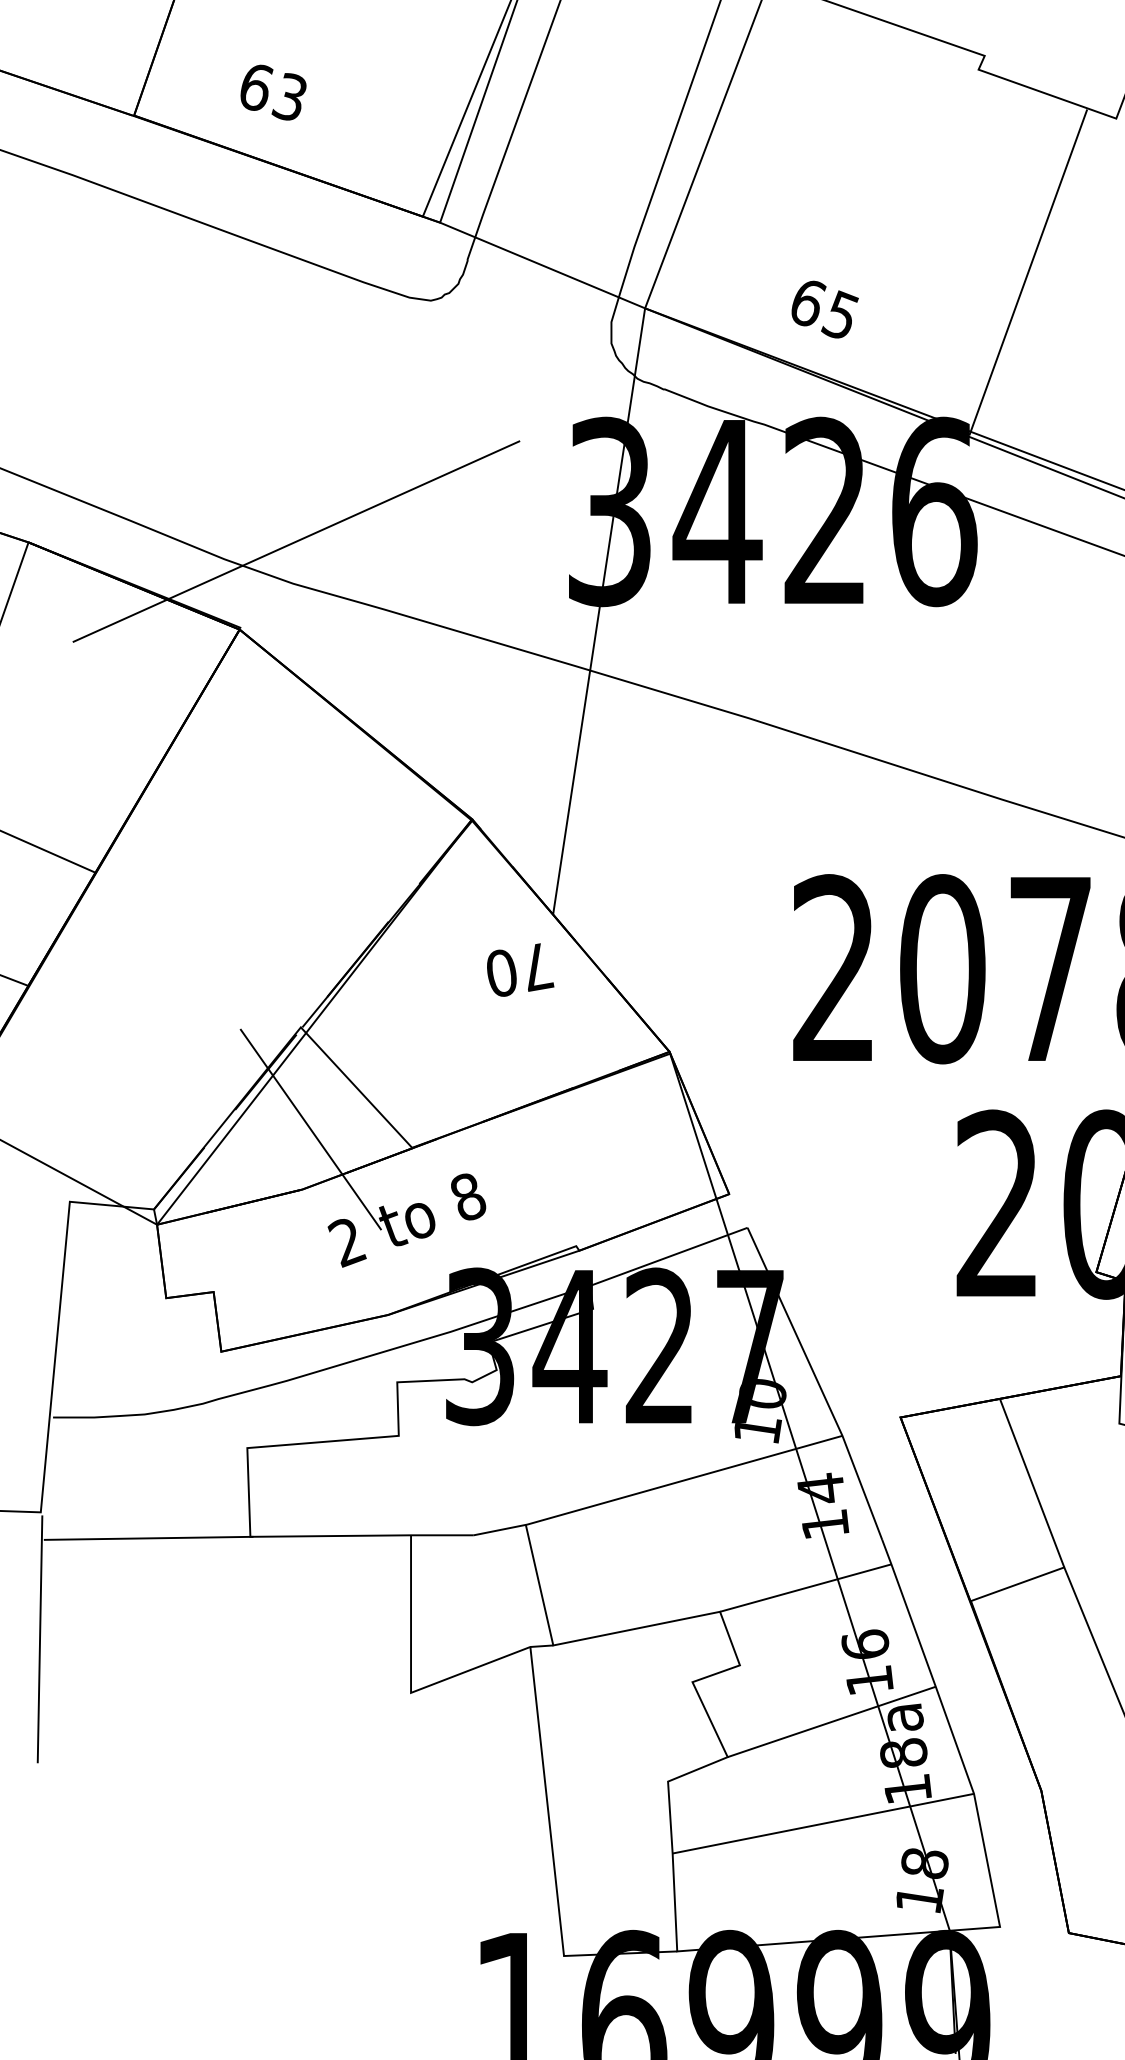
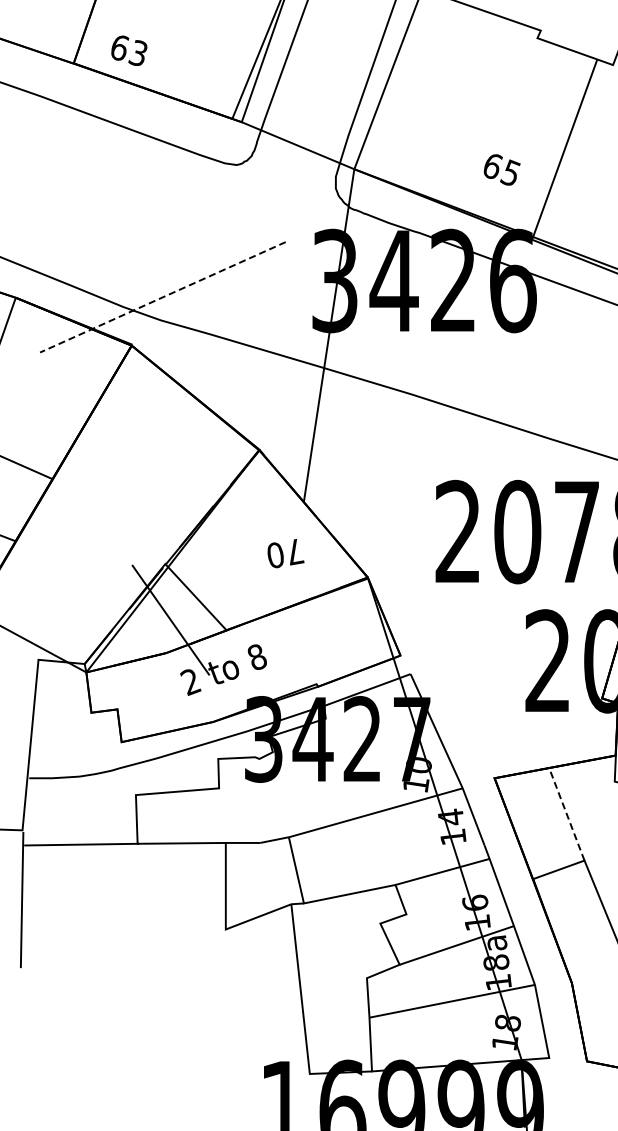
text: (273, 92) -> (129, 50), moved
text: (823, 308) -> (501, 169), moved
line: (295, 541) -> (162, 297), solid -> dashed
text: (519, 969) -> (285, 553), moved
line: (1031, 1481) -> (566, 813), solid -> dashed

